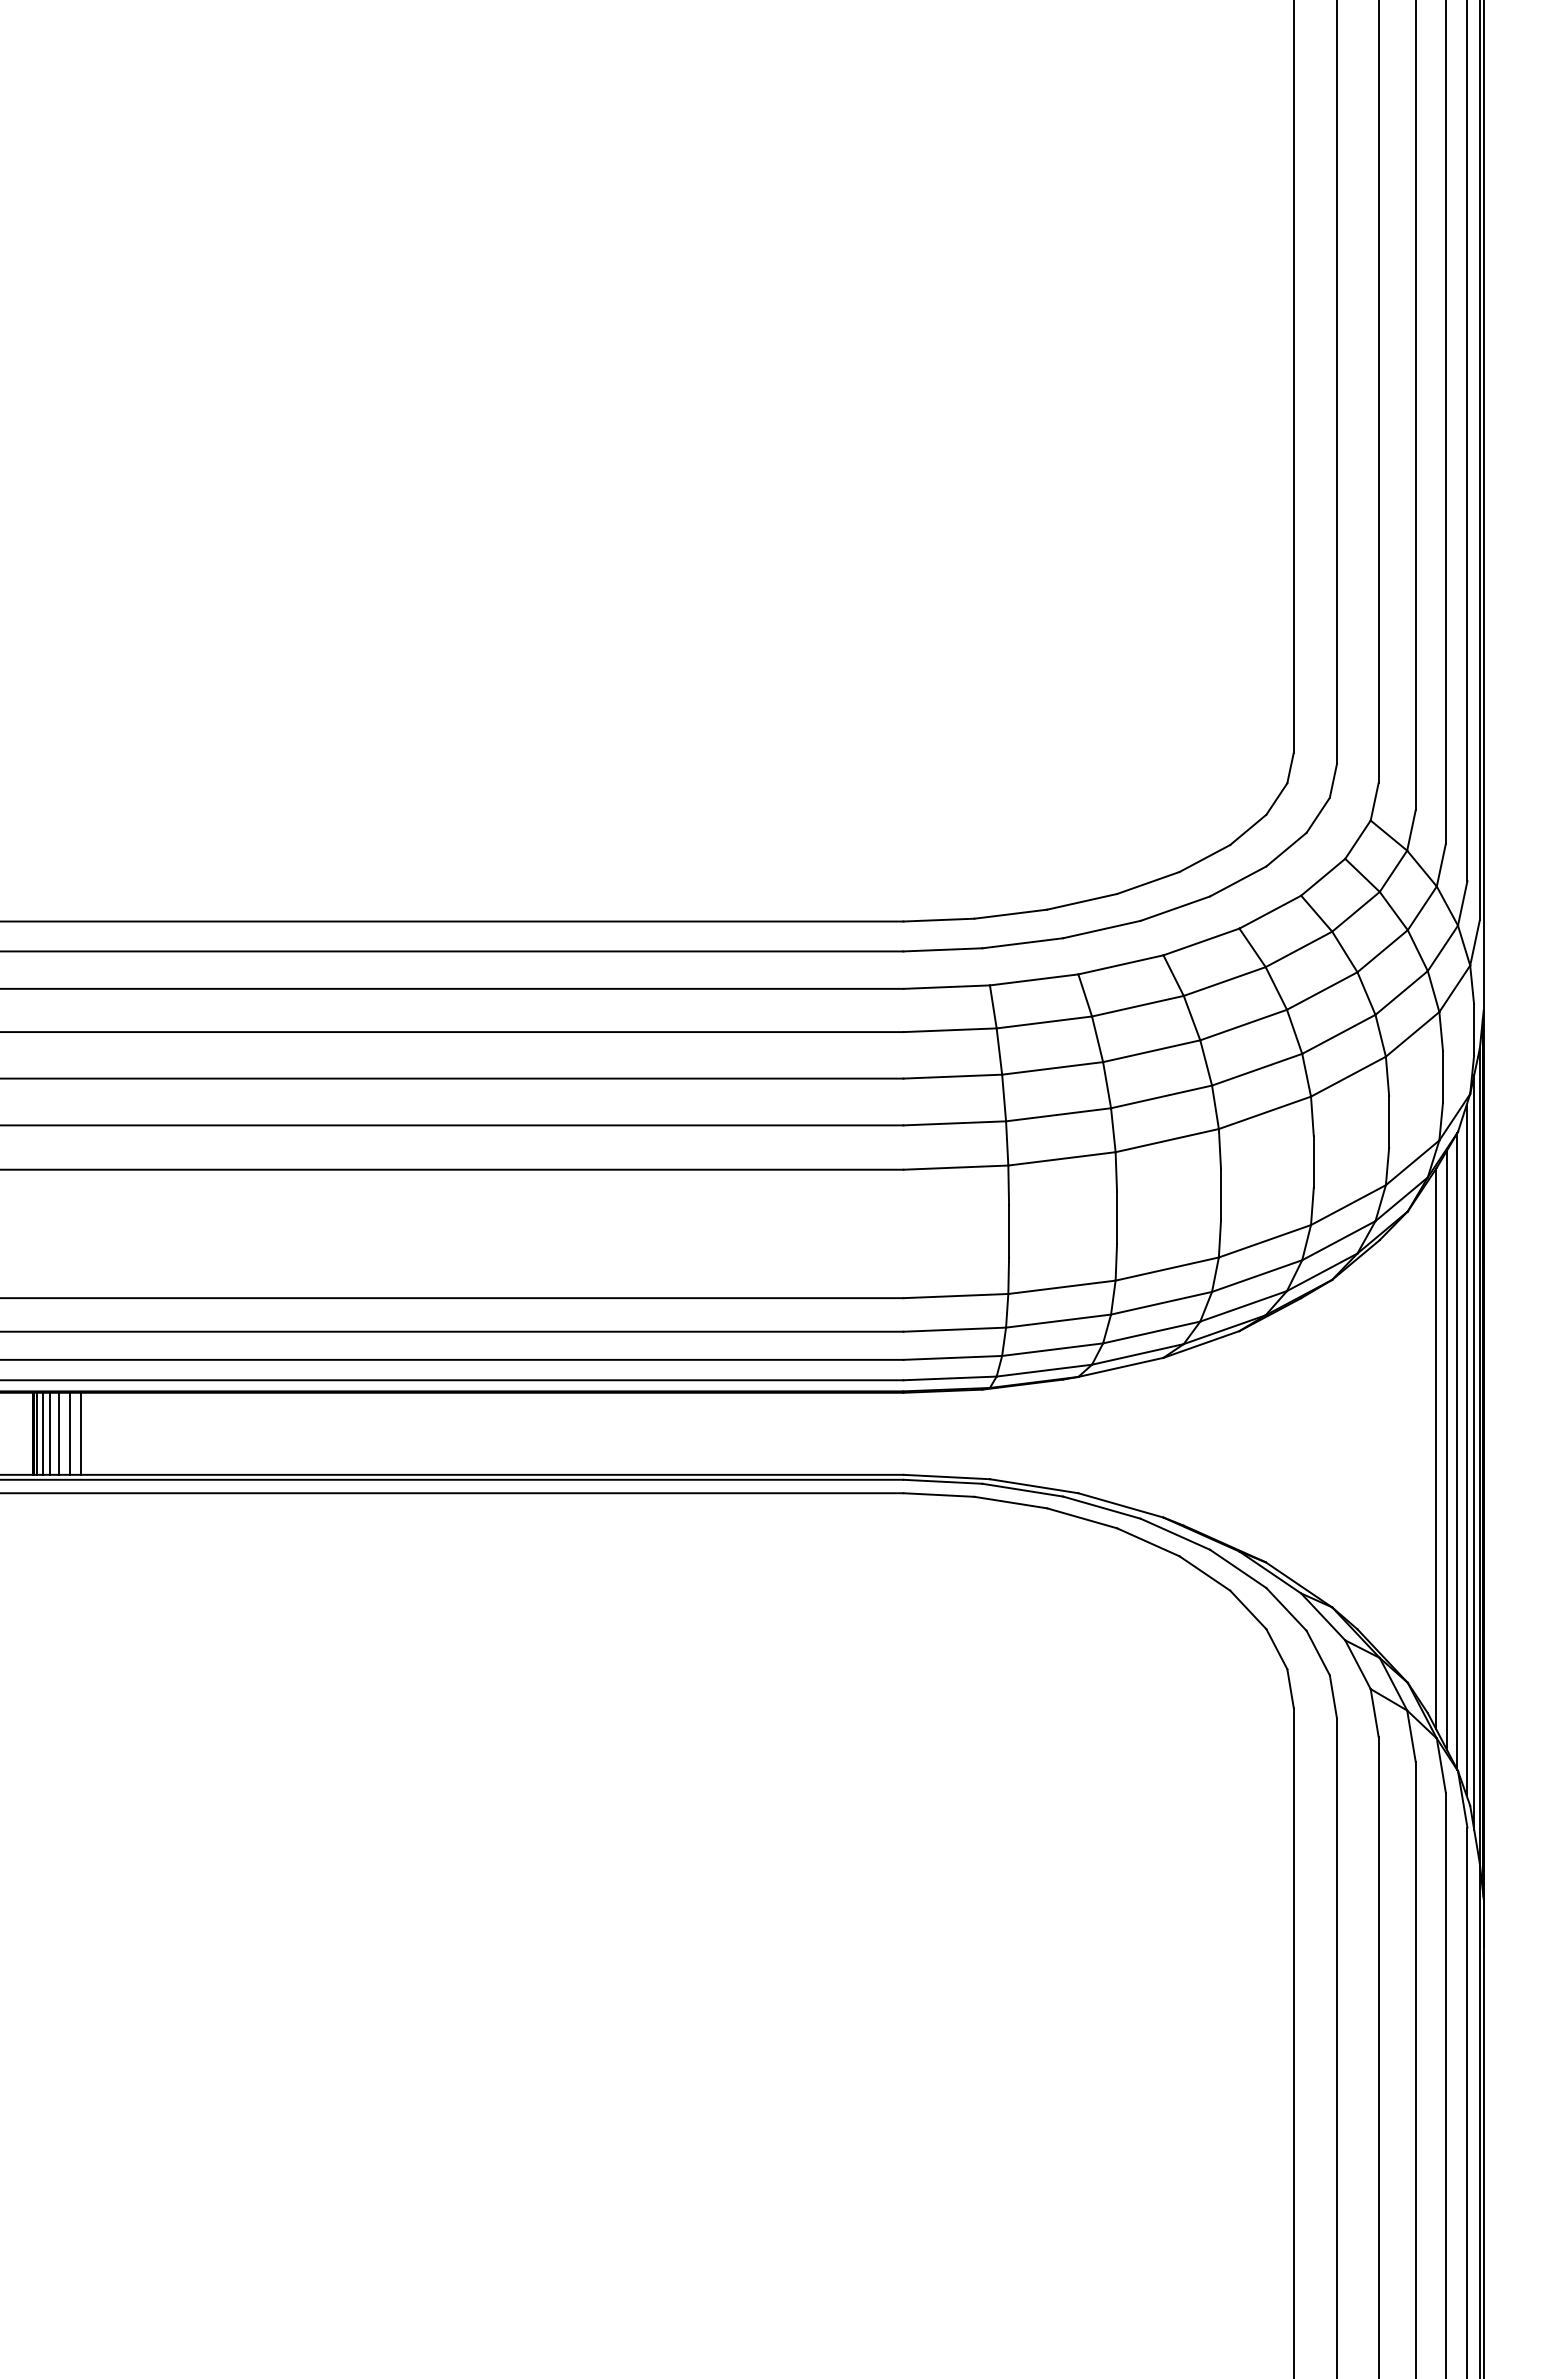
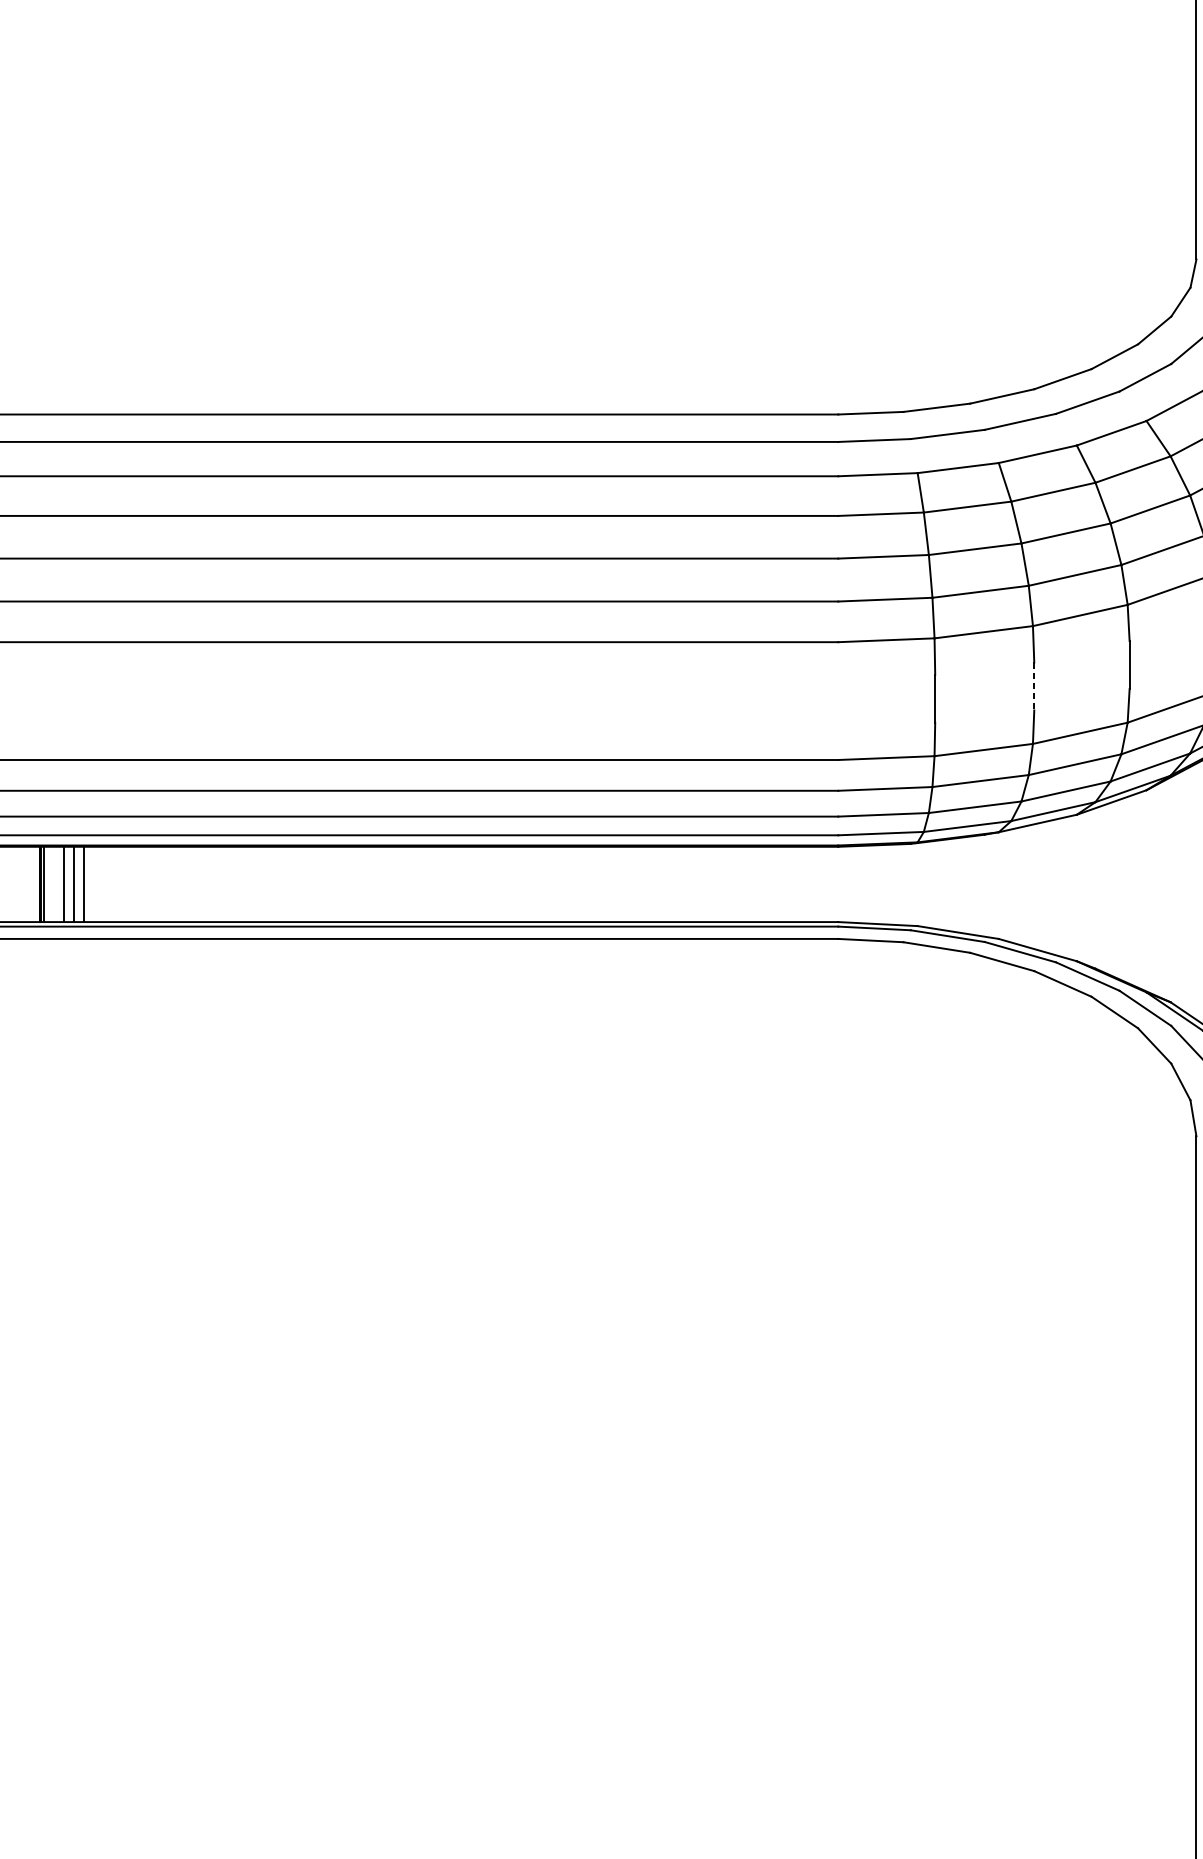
line: (1117, 1218) -> (1034, 686), solid -> dashed
line: (42, 1433) -> (48, 884), removed
line: (50, 1433) -> (55, 884), removed

